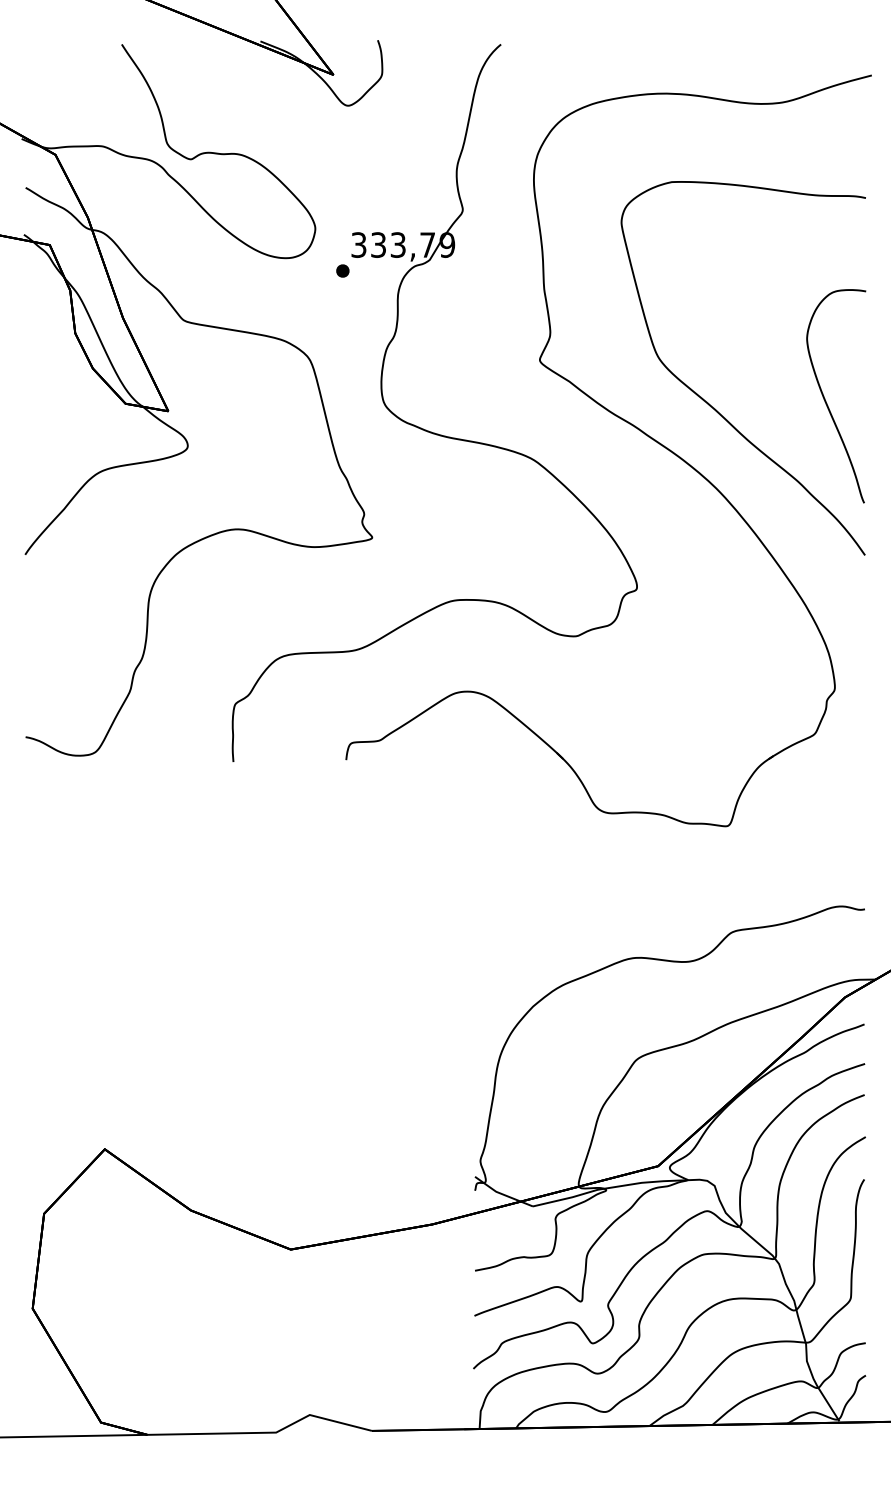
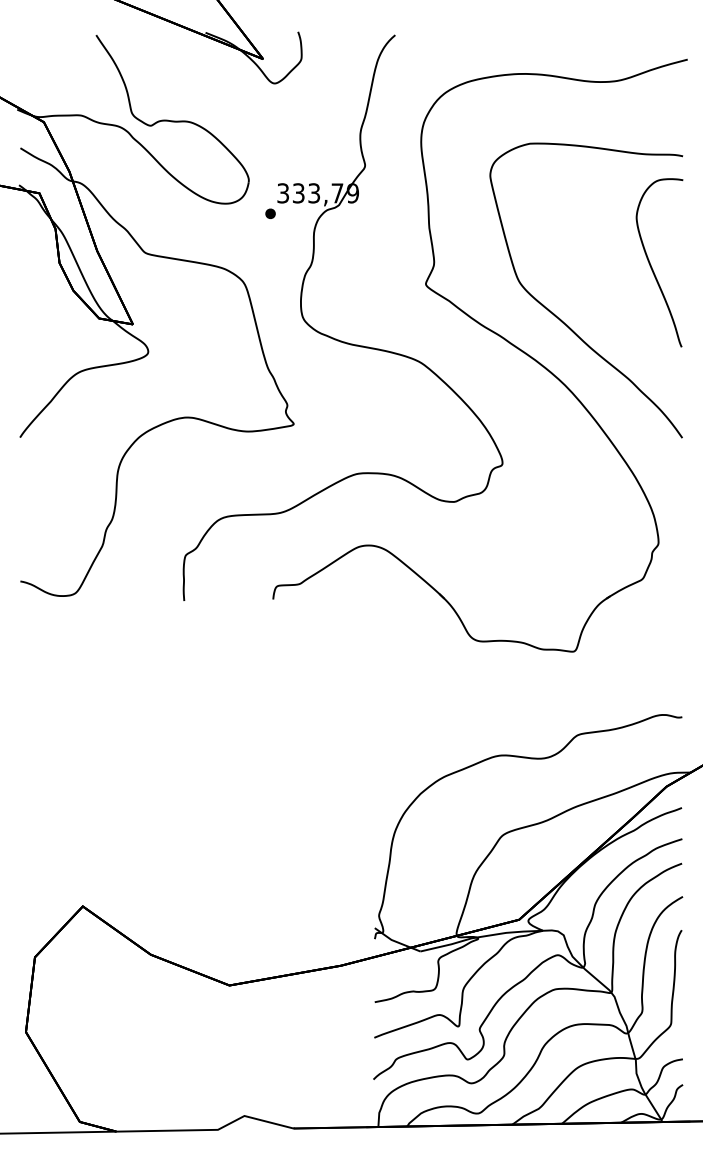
part: (825, 398) -> (651, 264), moved

